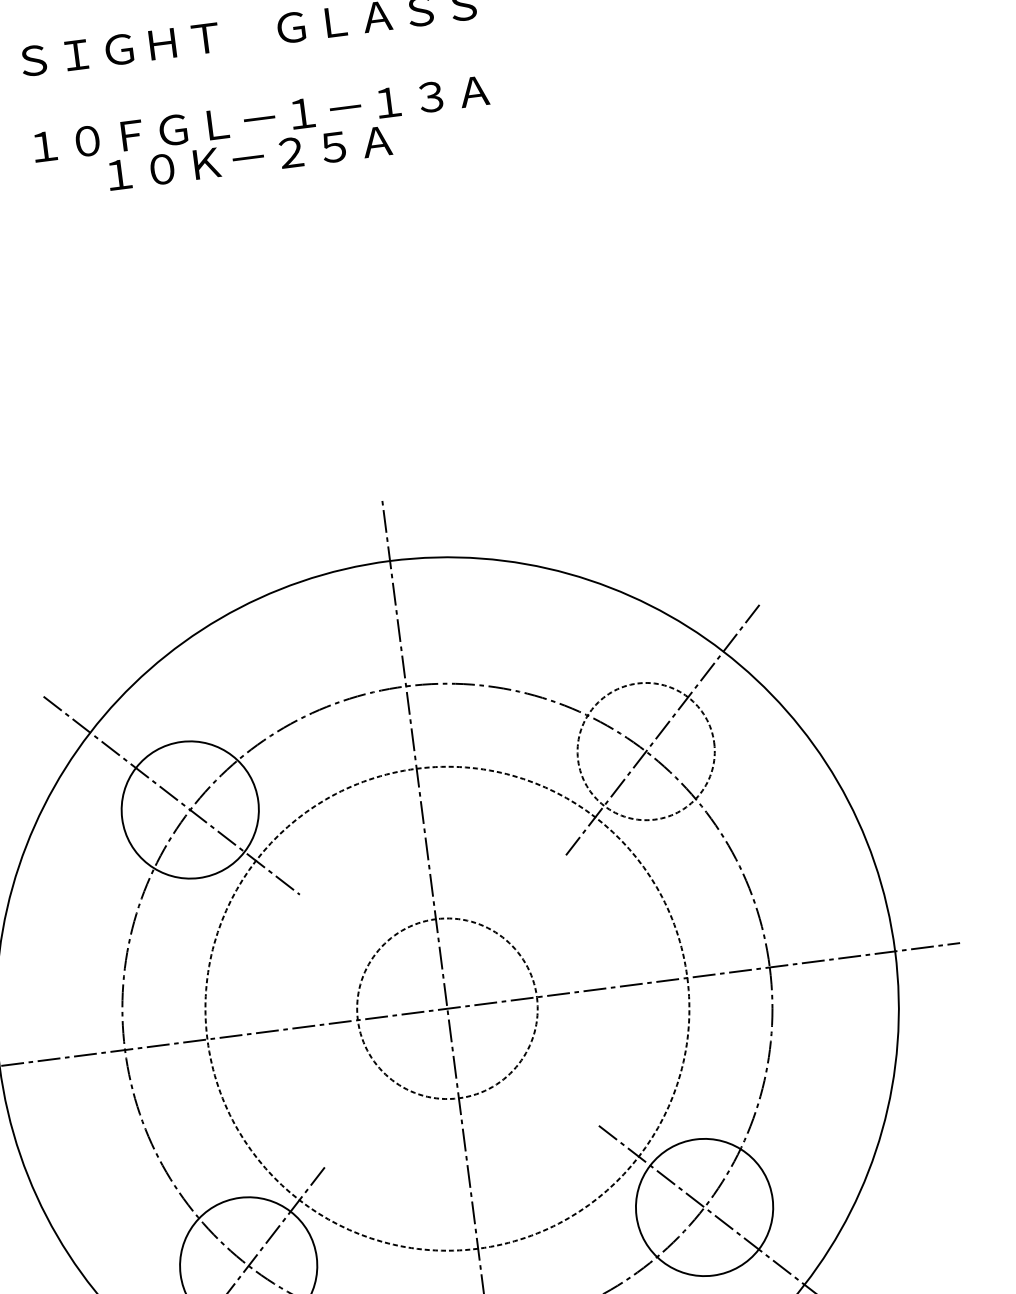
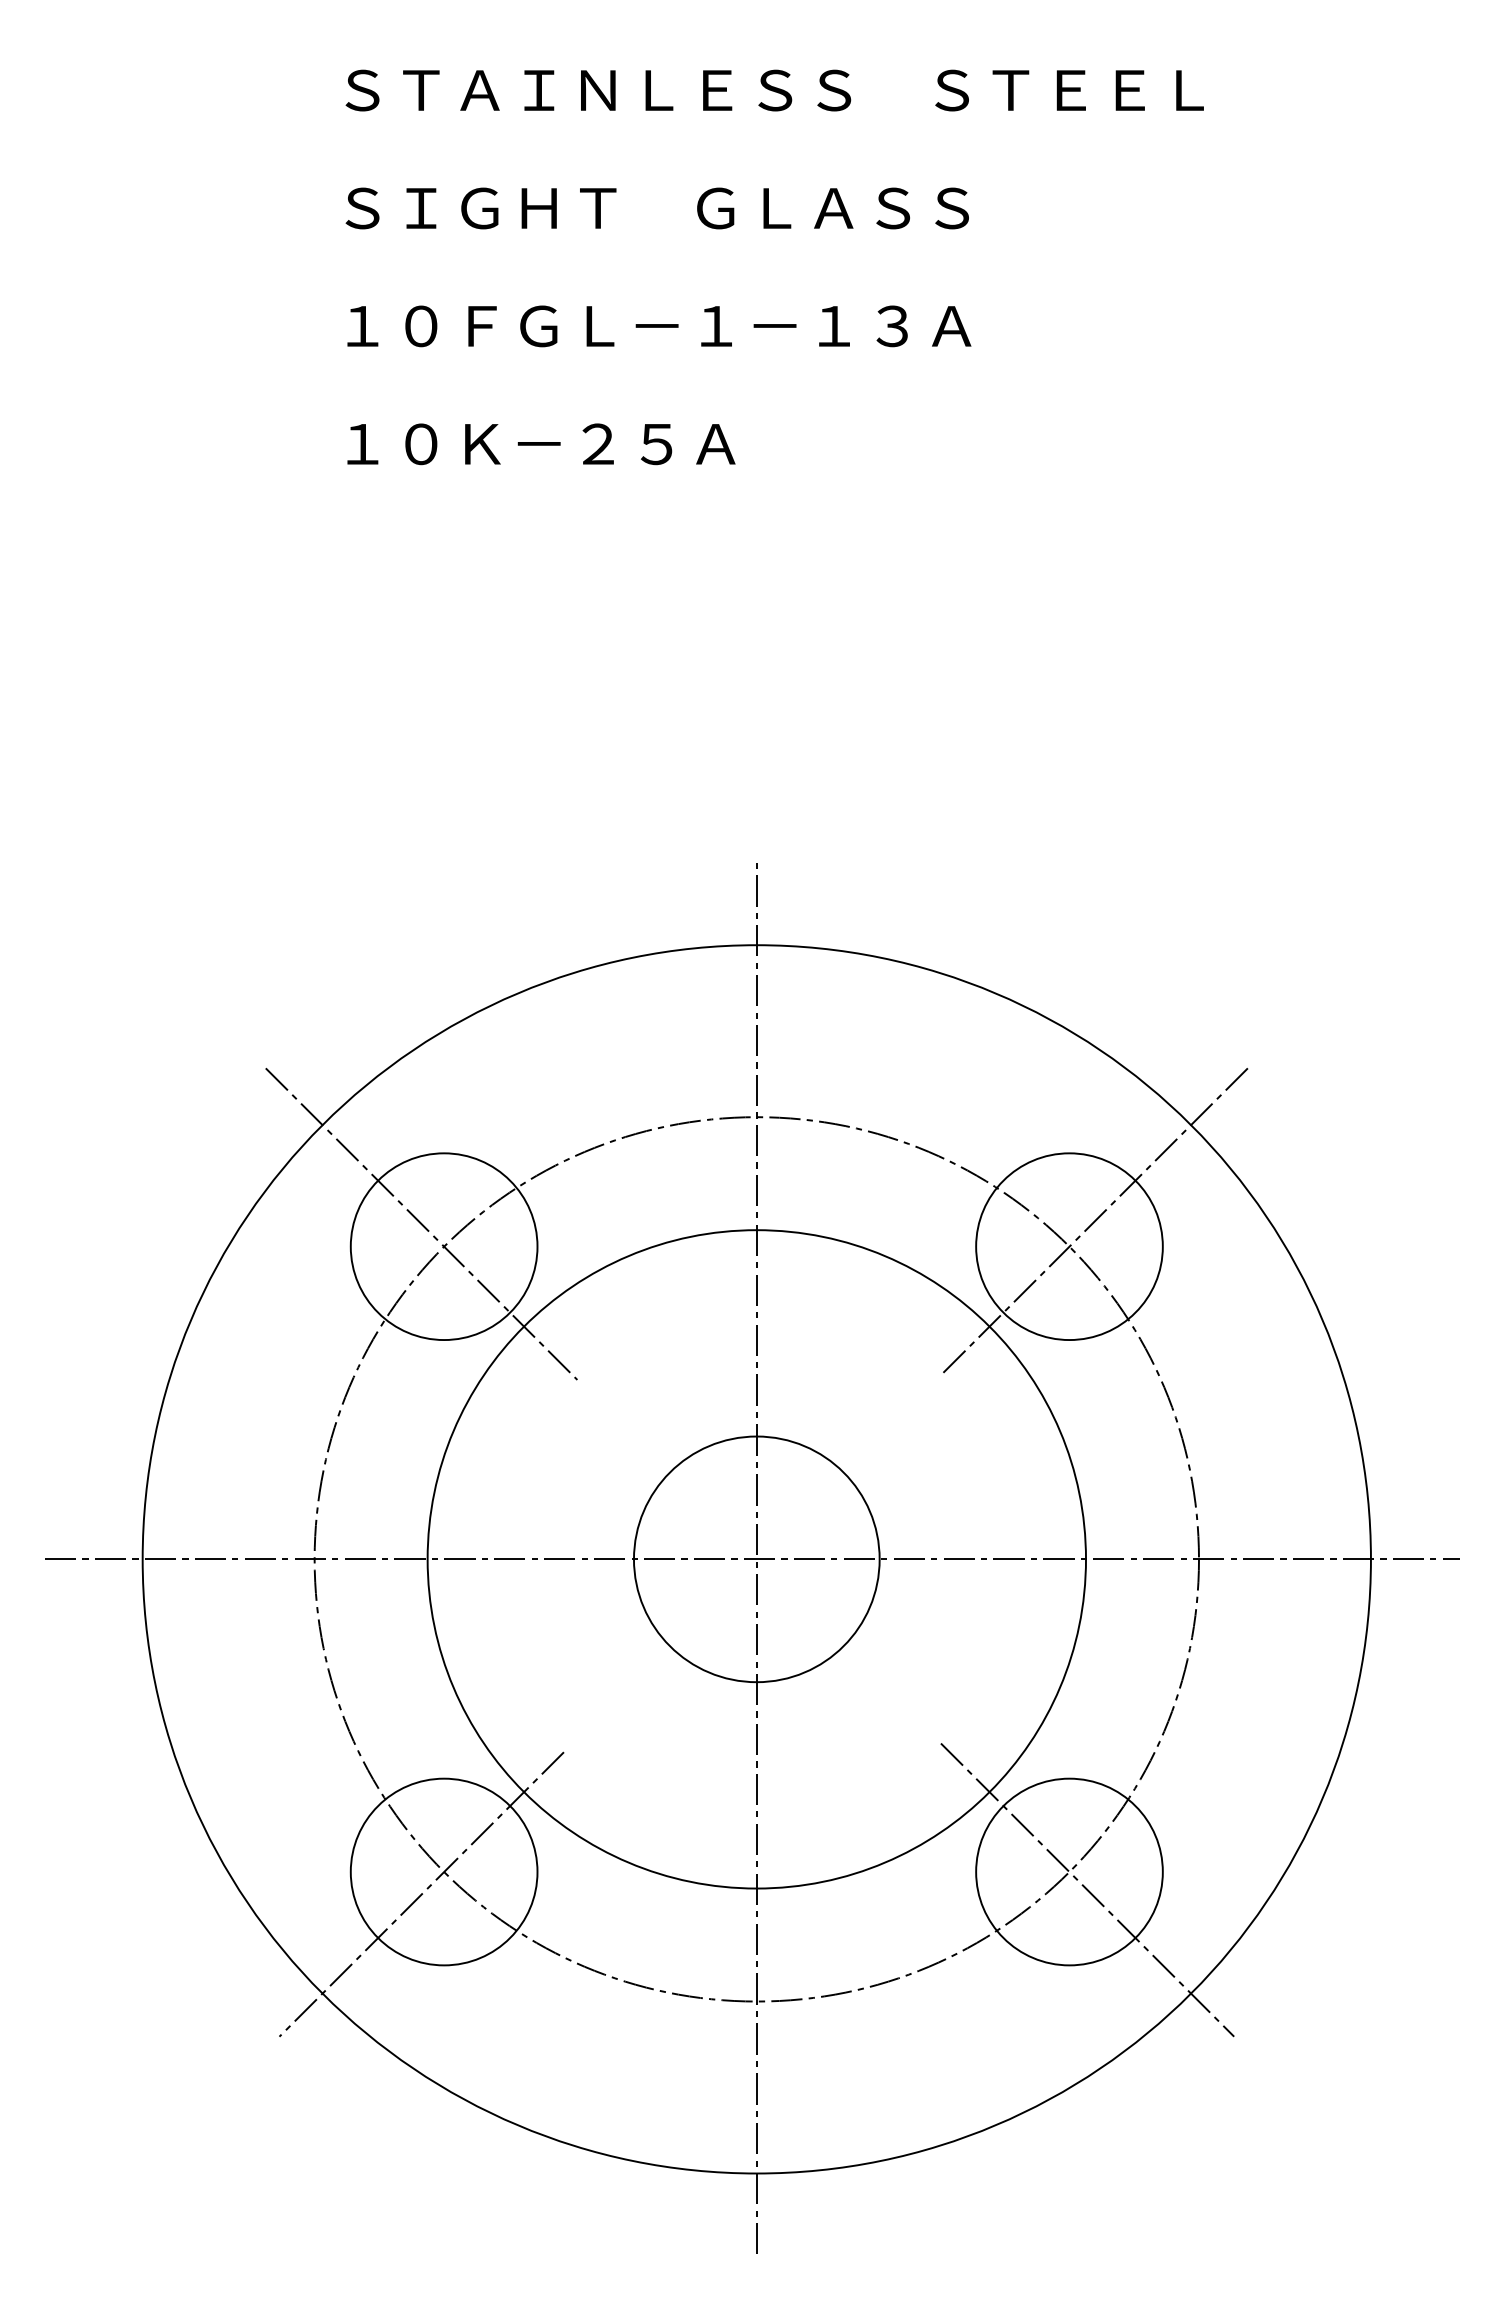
text: (250, 158) -> (541, 444), moved
circle: (646, 751) -> (1069, 1246), dashed -> solid
circle: (447, 1008) -> (756, 1559), dashed -> solid
circle: (447, 1008) -> (756, 1559), dashed -> solid

